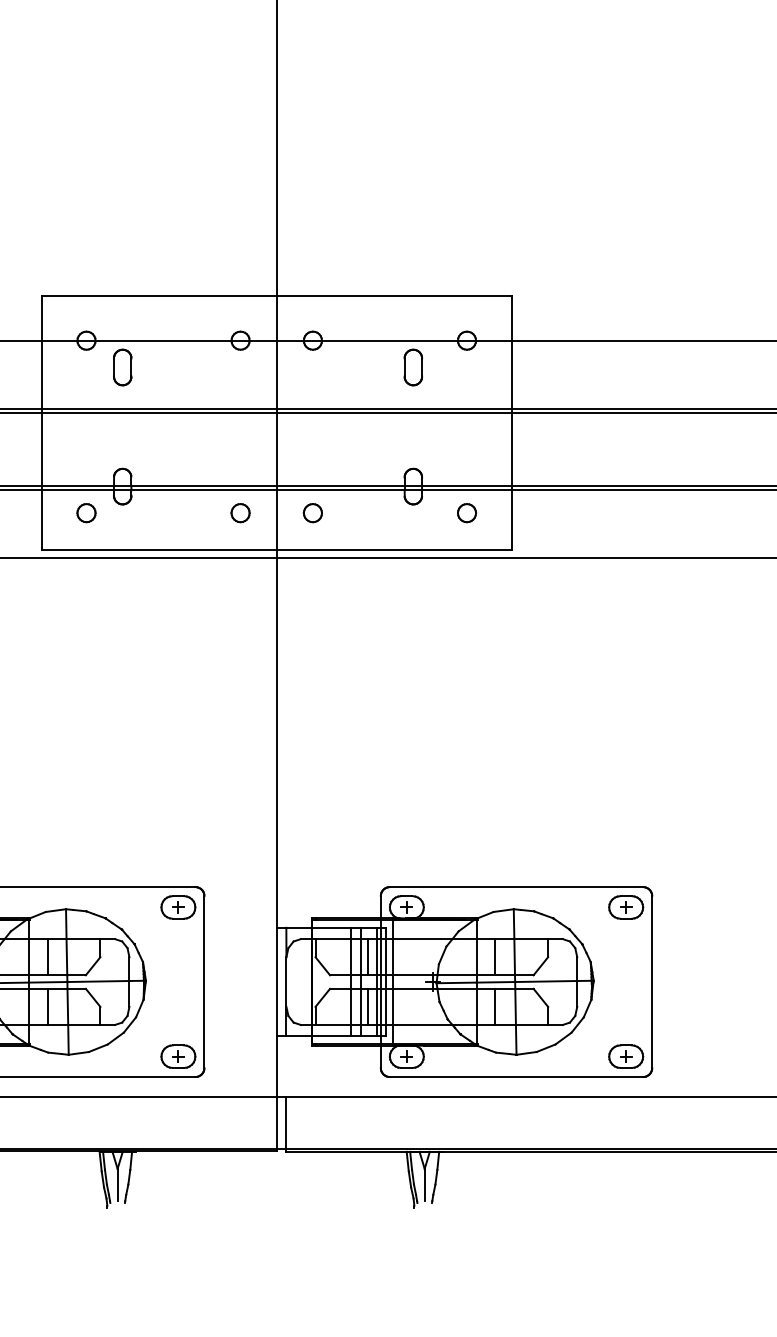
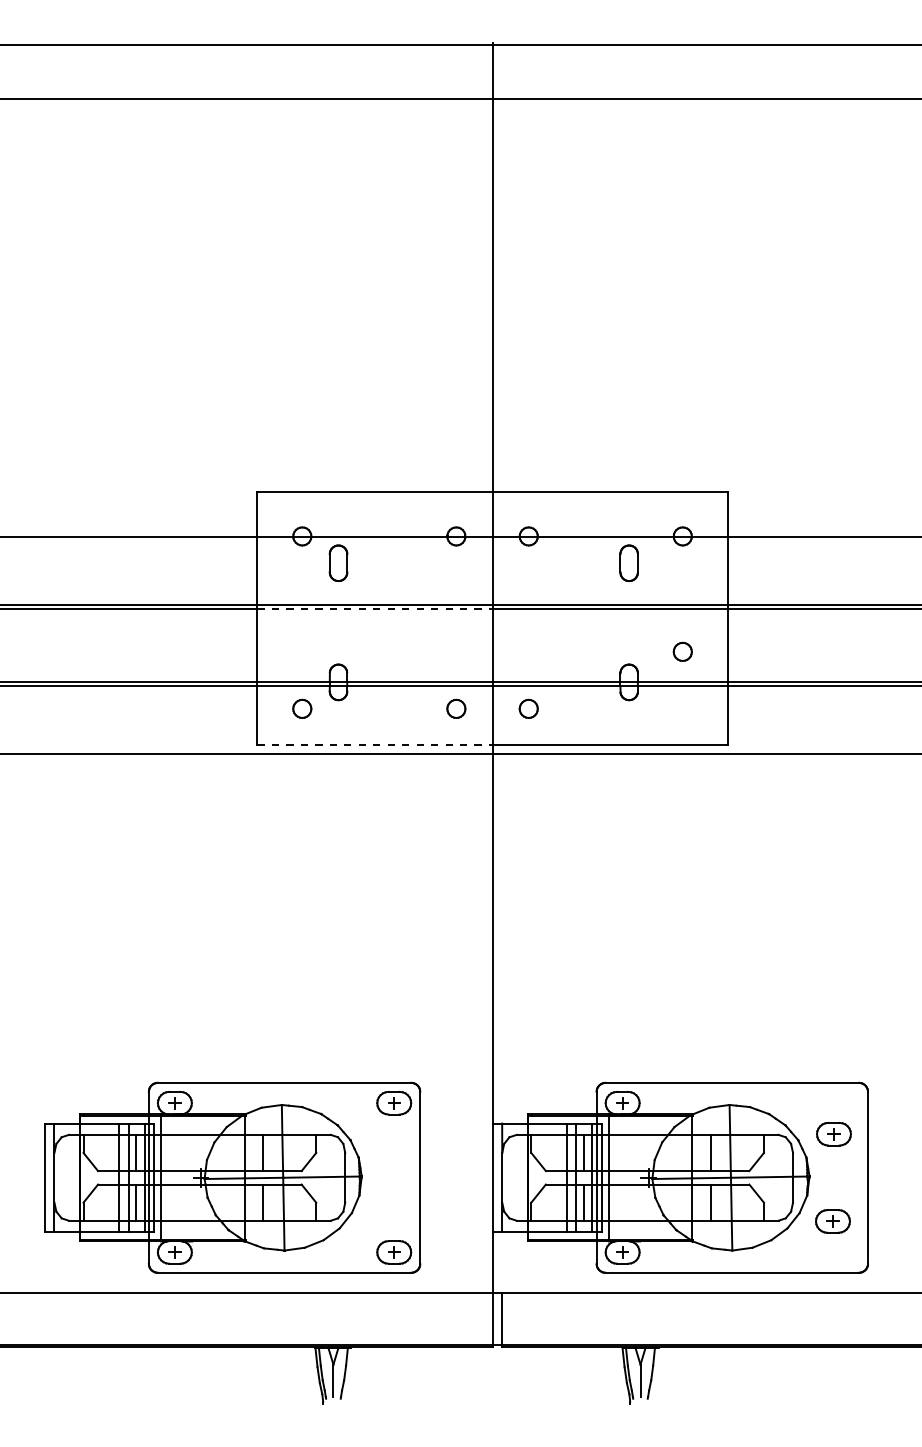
line: (158, 413) -> (374, 609), solid -> dashed
part: (466, 512) -> (682, 651), moved
line: (158, 549) -> (374, 745), solid -> dashed
part: (625, 907) -> (833, 1134), moved
part: (625, 1056) -> (832, 1221), moved

